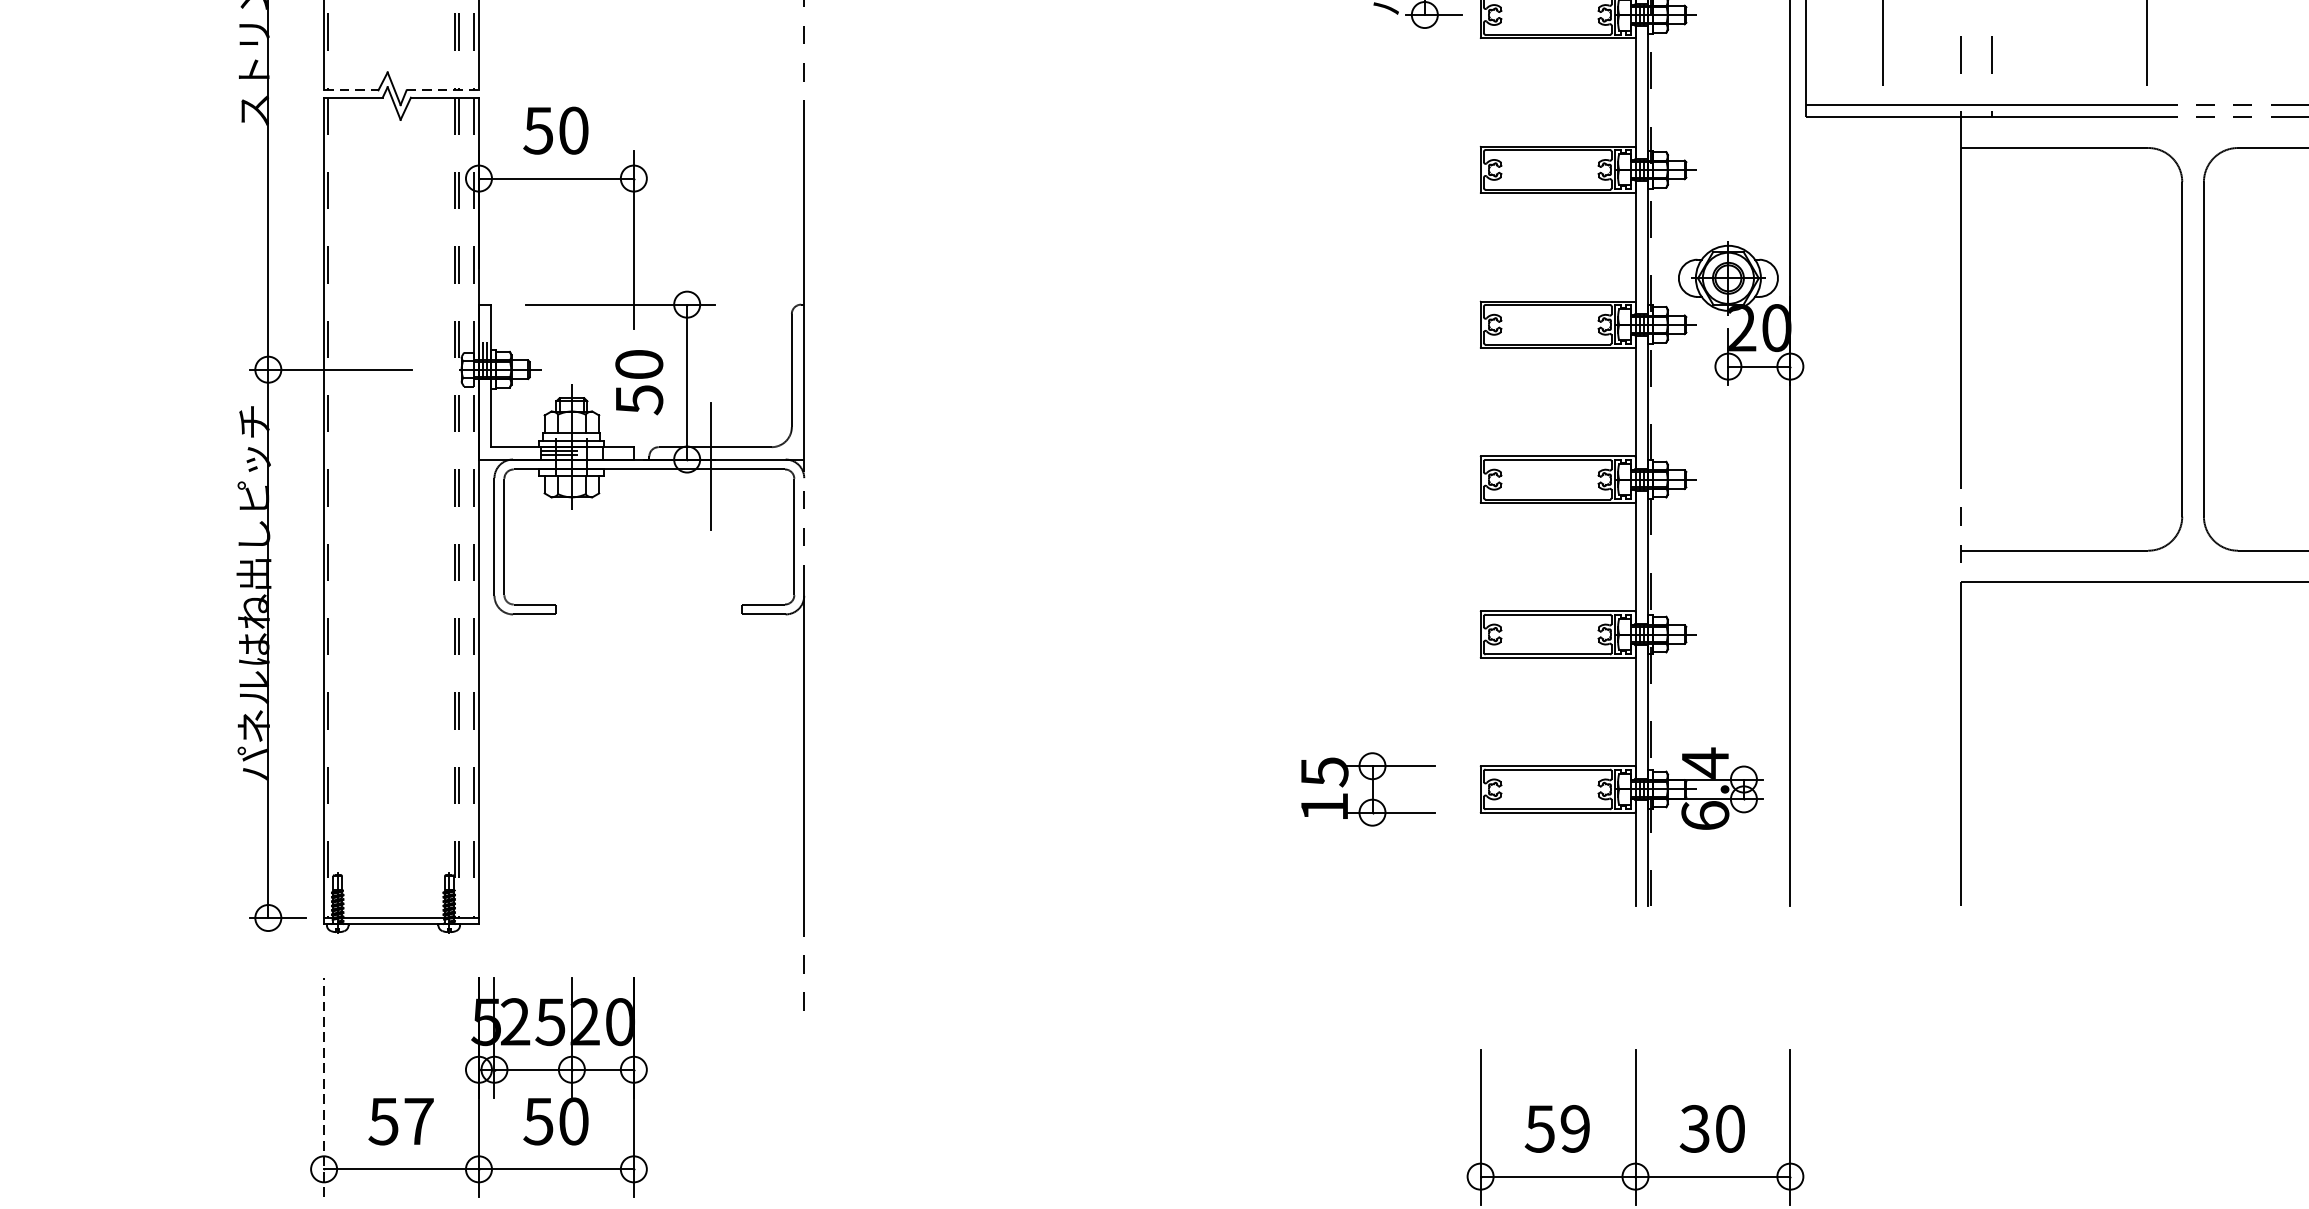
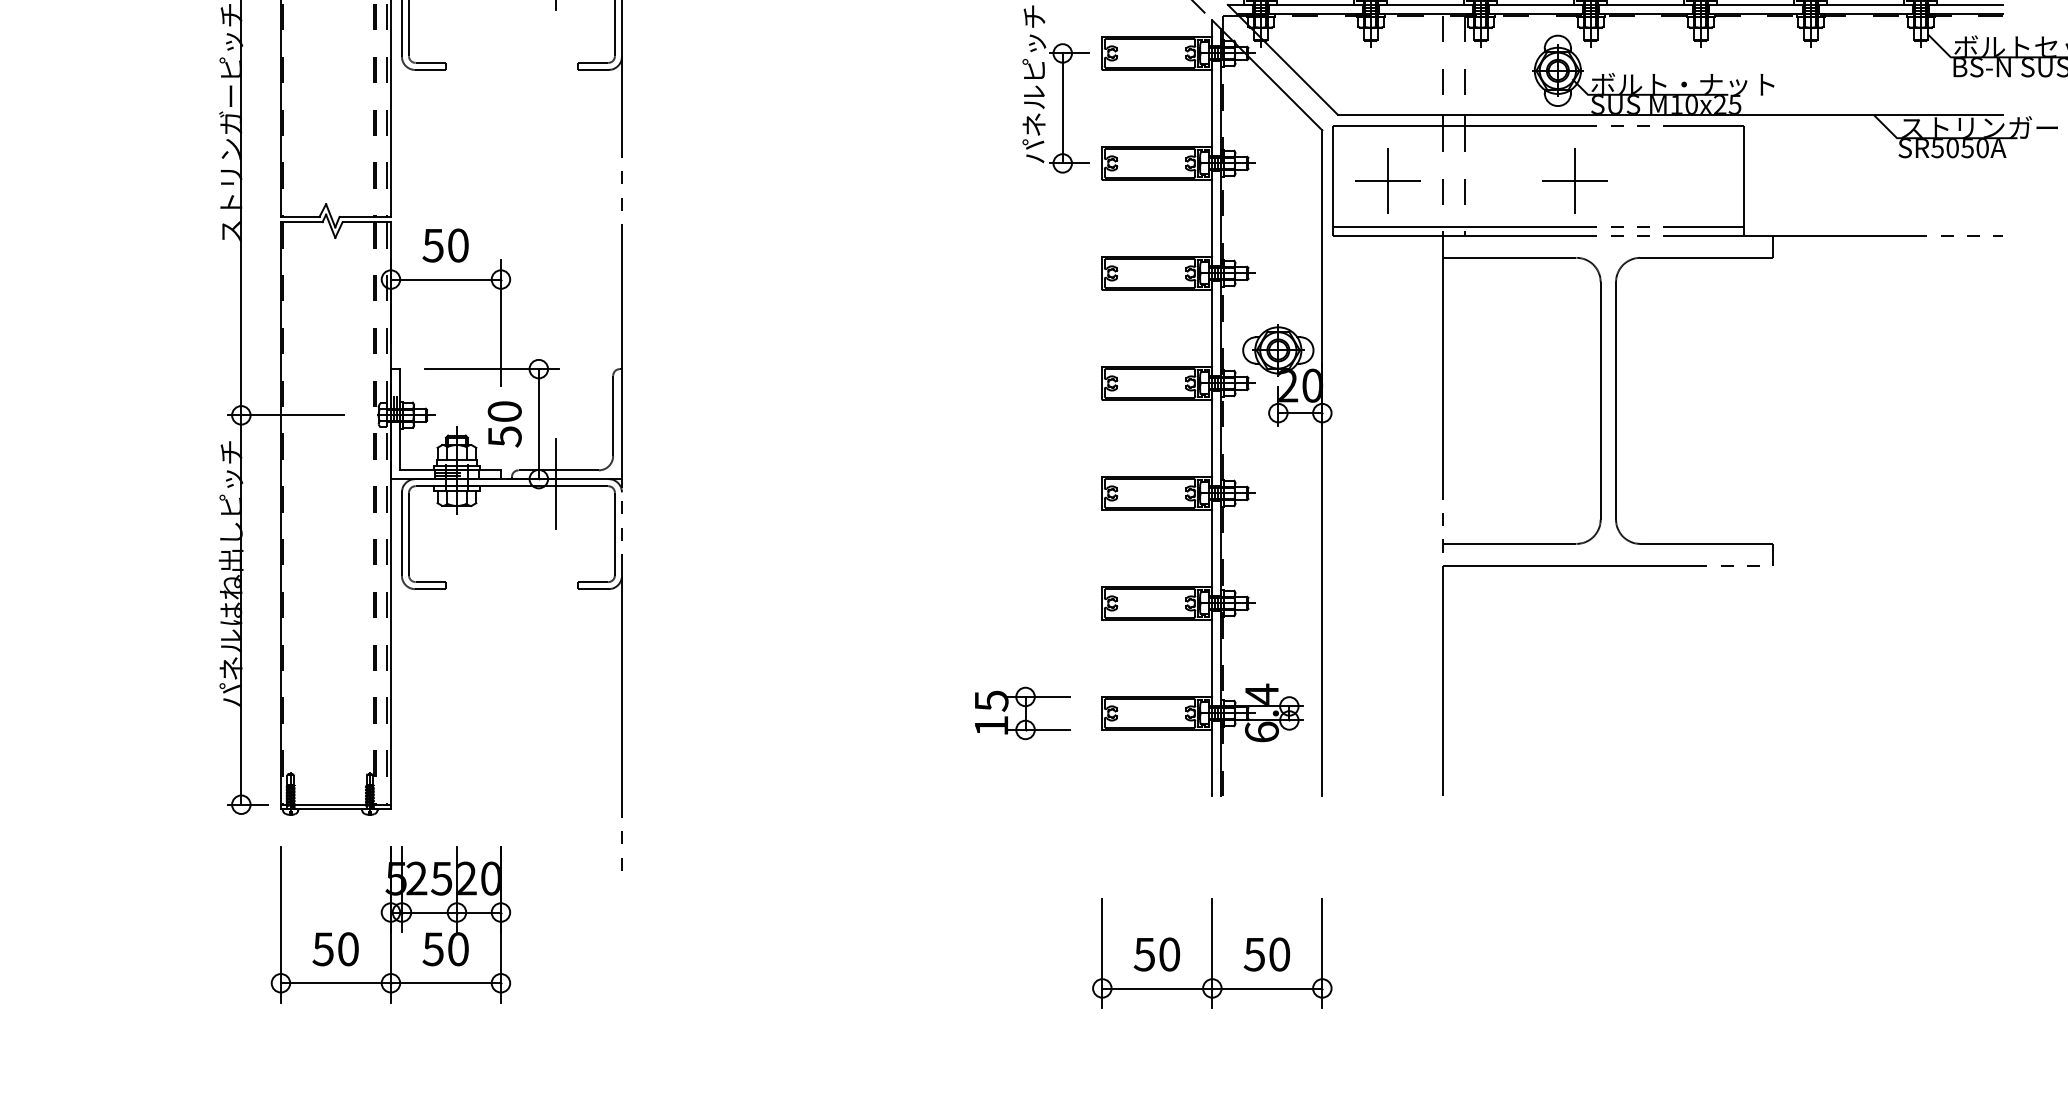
line: (1883, 39) -> (1388, 180), added
line: (2146, 39) -> (1575, 180), added
line: (351, 89) -> (300, 216), dashed -> solid
line: (443, 89) -> (365, 216), dashed -> solid
line: (323, 1088) -> (280, 925), dashed -> solid
text: (419, 1121) -> (348, 949), 57 -> 50
text: (1575, 1128) -> (1169, 954), 59 -> 50
text: (1694, 1128) -> (1254, 954), 30 -> 50

